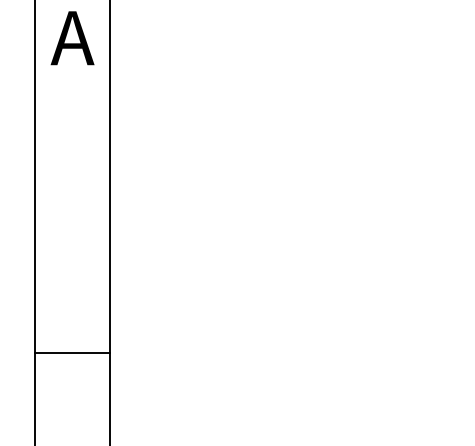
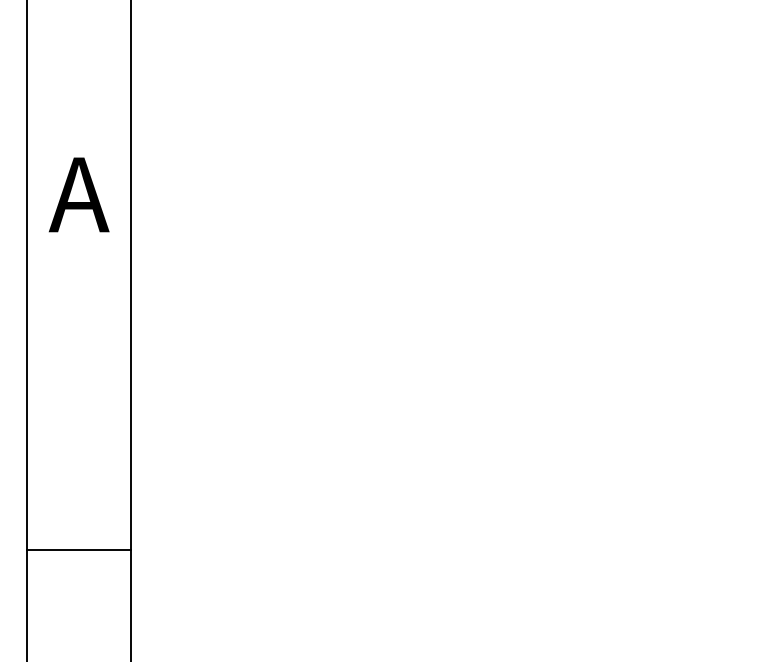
text: (72, 37) -> (78, 194), moved
line: (72, 352) -> (78, 549), moved

